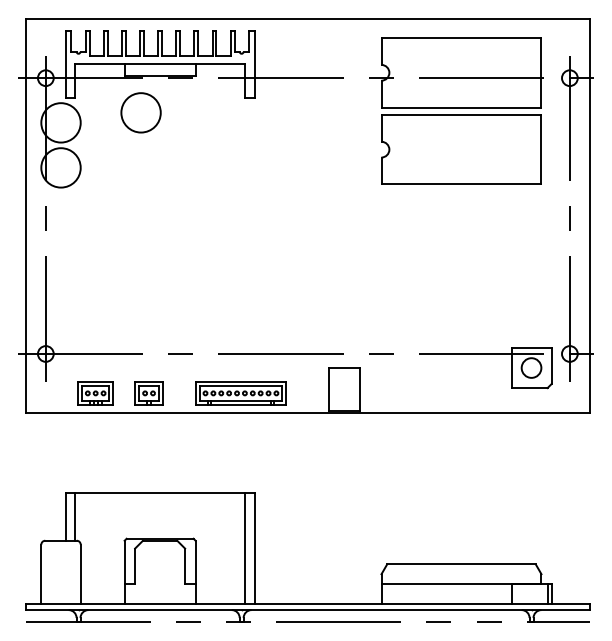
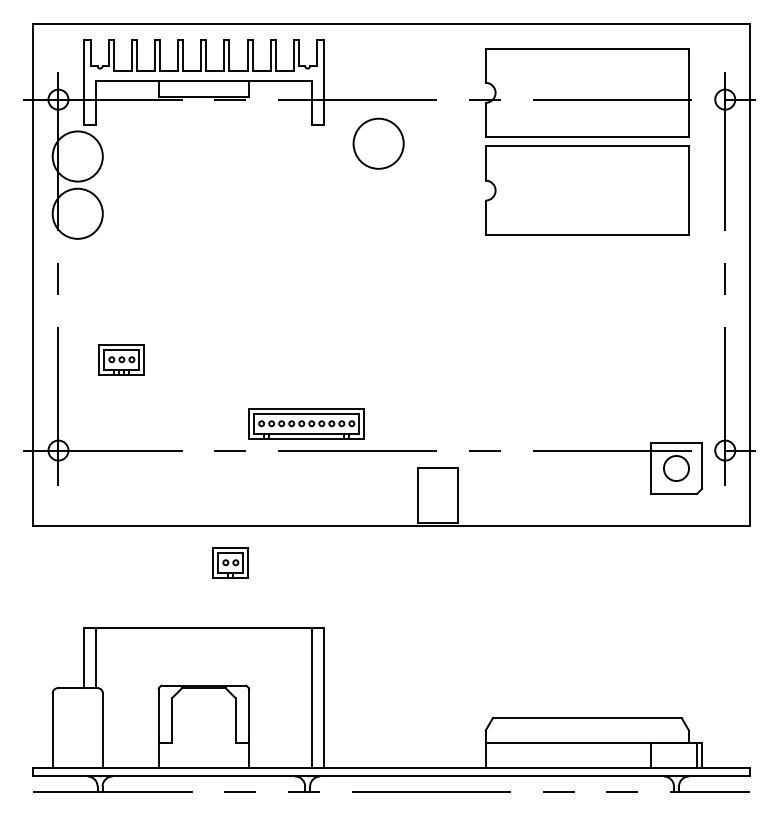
circle: (140, 112) -> (378, 143), moved
part: (95, 393) -> (121, 359), moved
part: (148, 393) -> (230, 562), moved
part: (240, 393) -> (306, 423), moved

